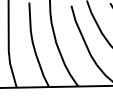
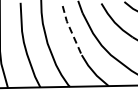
line: (79, 30) -> (70, 30), solid -> dashed

